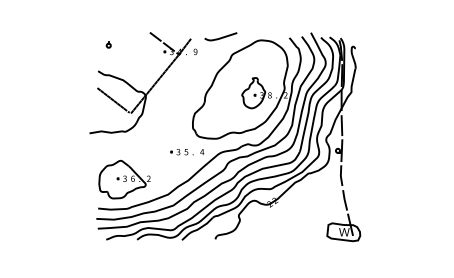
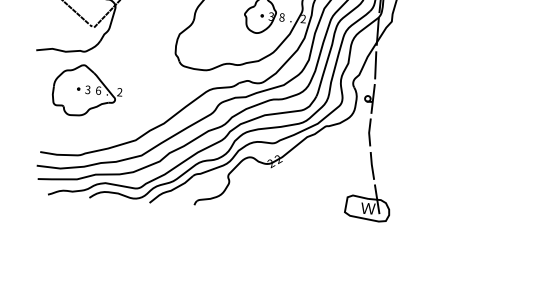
part: (187, 152) -> (165, 85), removed
part: (124, 179) -> (87, 90), moved

